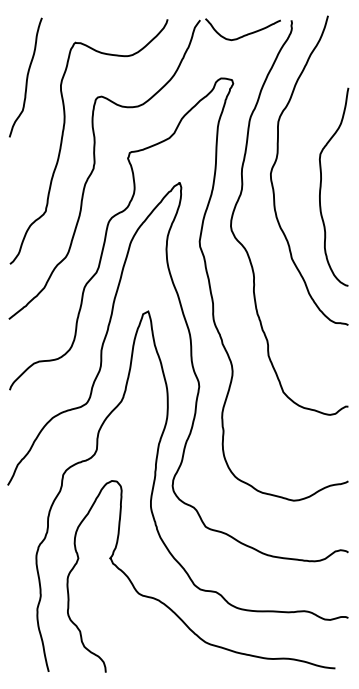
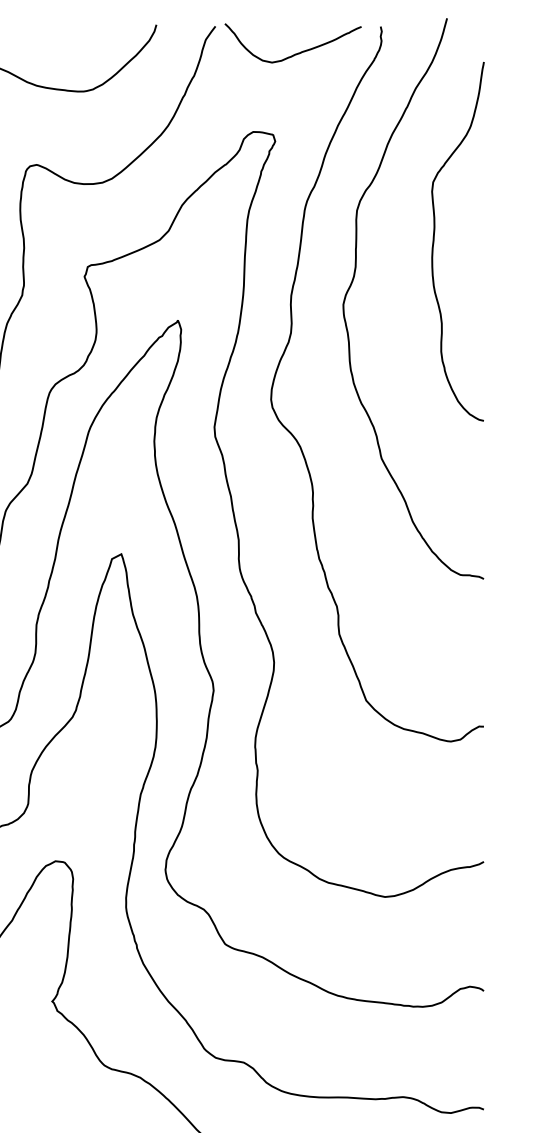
curve: (321, 186) -> (435, 240), moved

